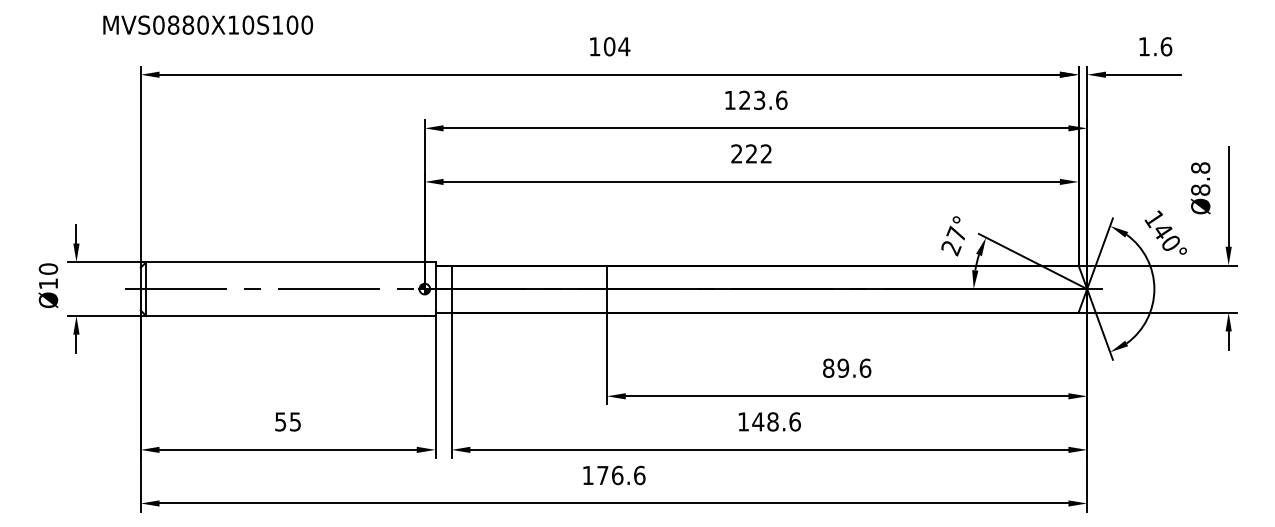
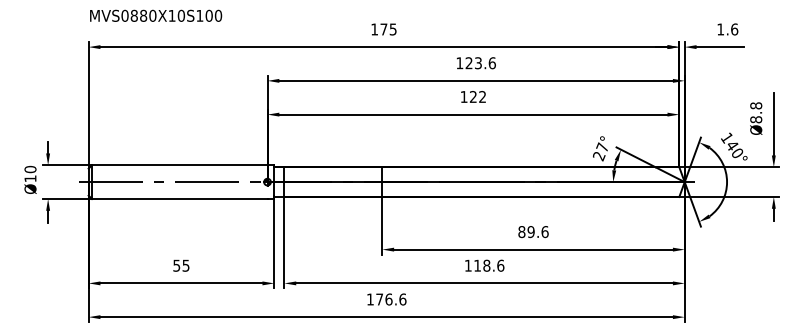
text: (208, 24) -> (156, 15), moved
text: (616, 46) -> (388, 29), 104 -> 175
text: (735, 153) -> (463, 96), 222 -> 122
text: (758, 421) -> (477, 265), 148.6 -> 118.6

